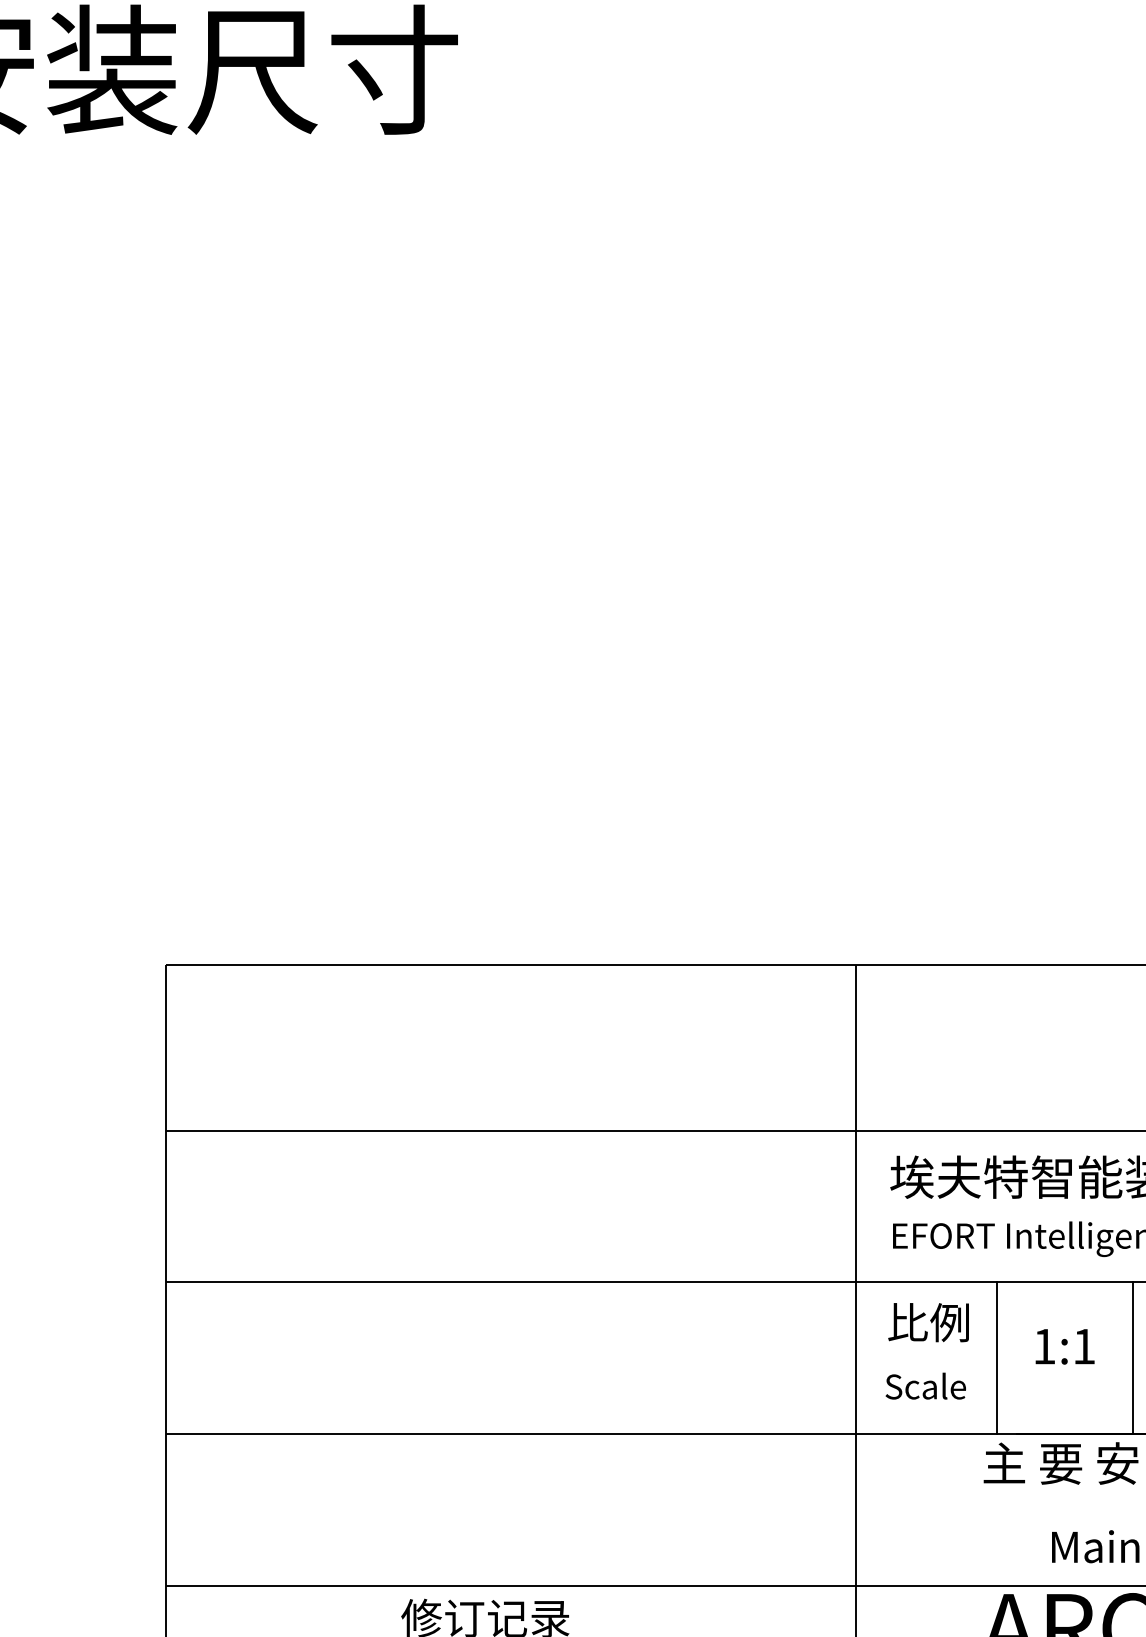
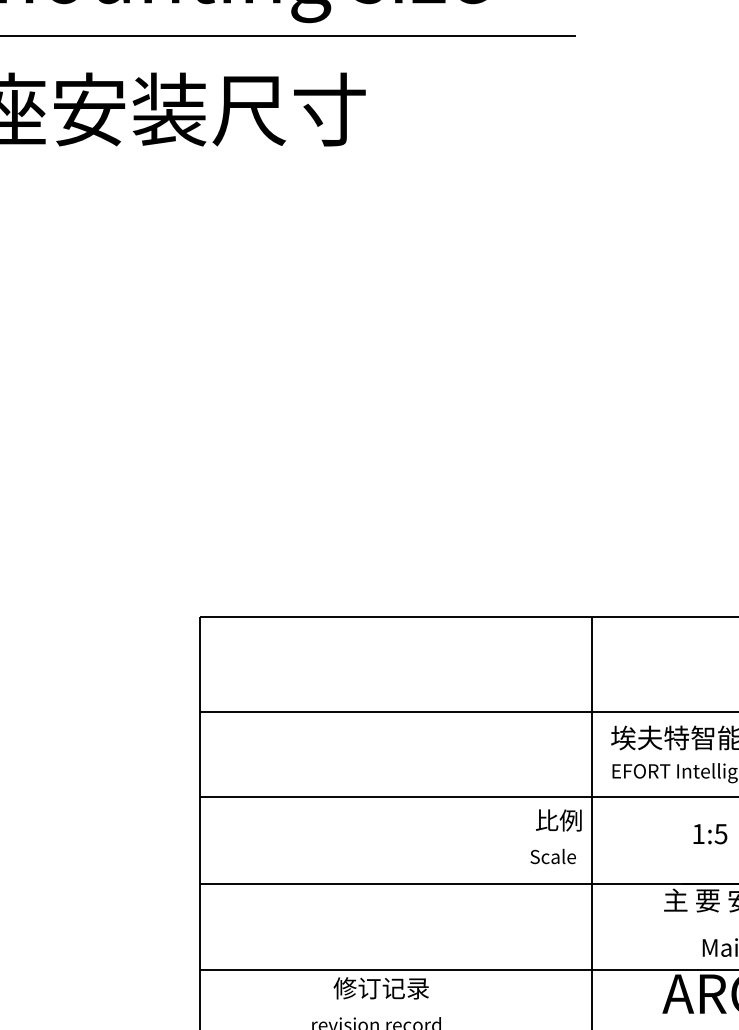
text: (928, 1322) -> (558, 820), moved
text: (1083, 1347) -> (720, 834), 1:1 -> 1:5
line: (996, 1357) -> (671, 840), removed
text: (924, 1386) -> (552, 856), moved

